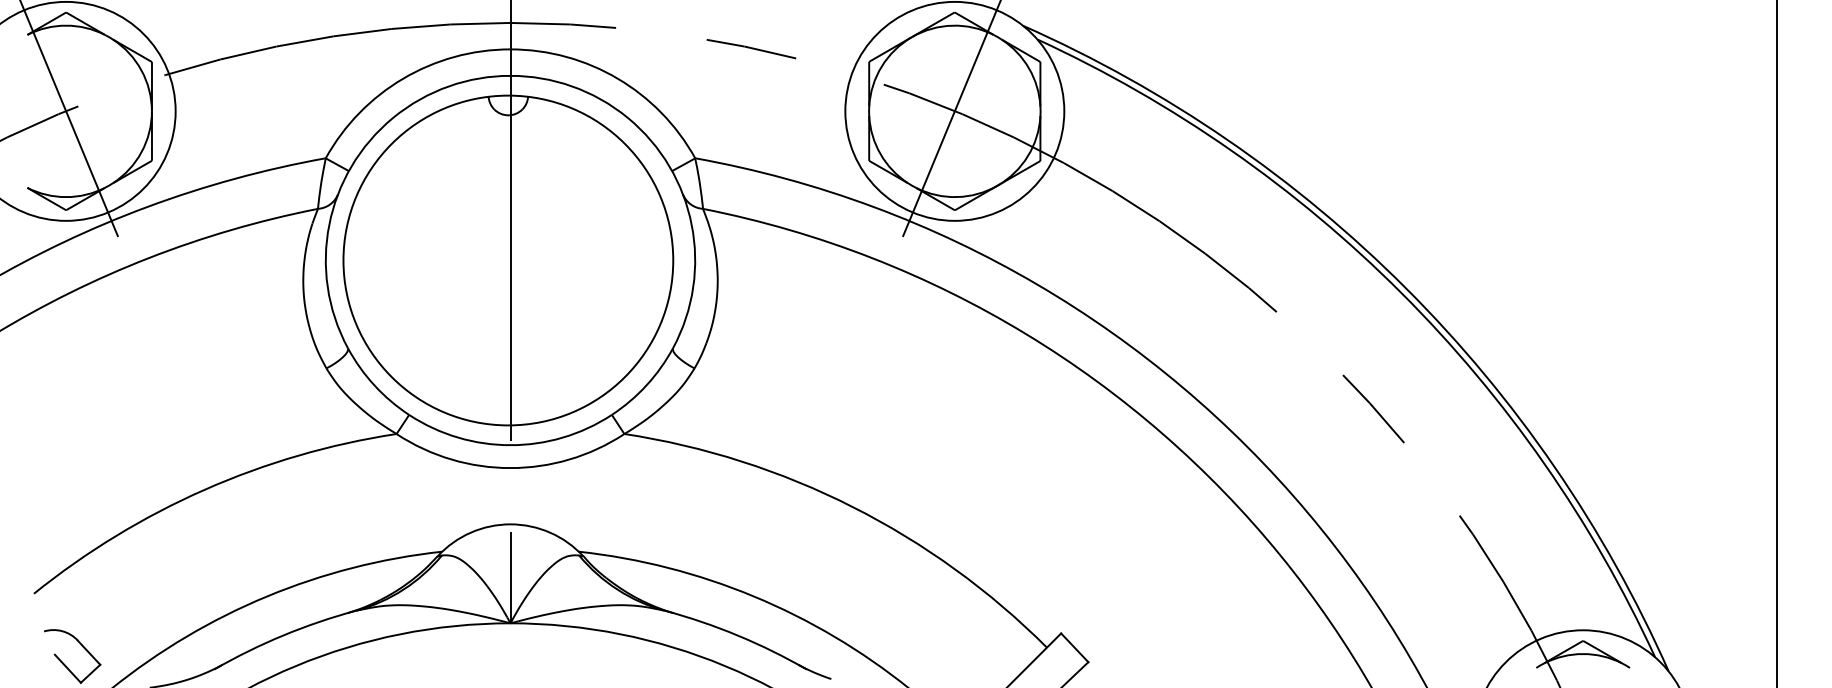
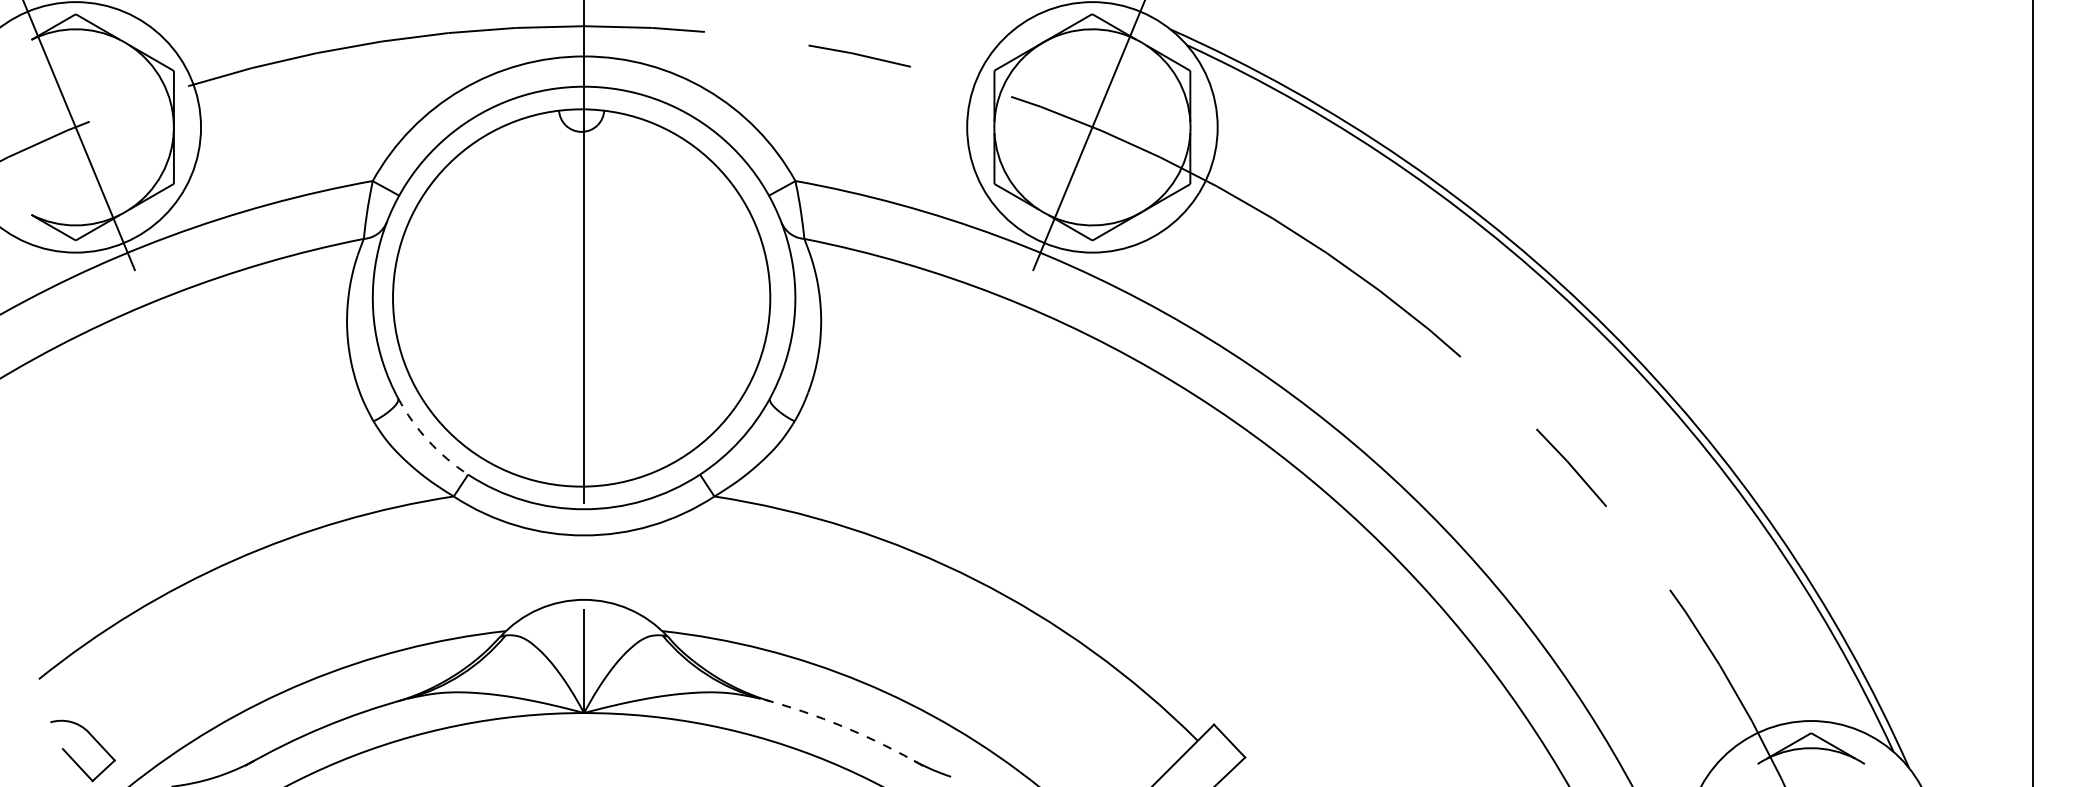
arc: (374, 385) -> (428, 440), solid -> dashed
arc: (738, 635) -> (844, 726), solid -> dashed

